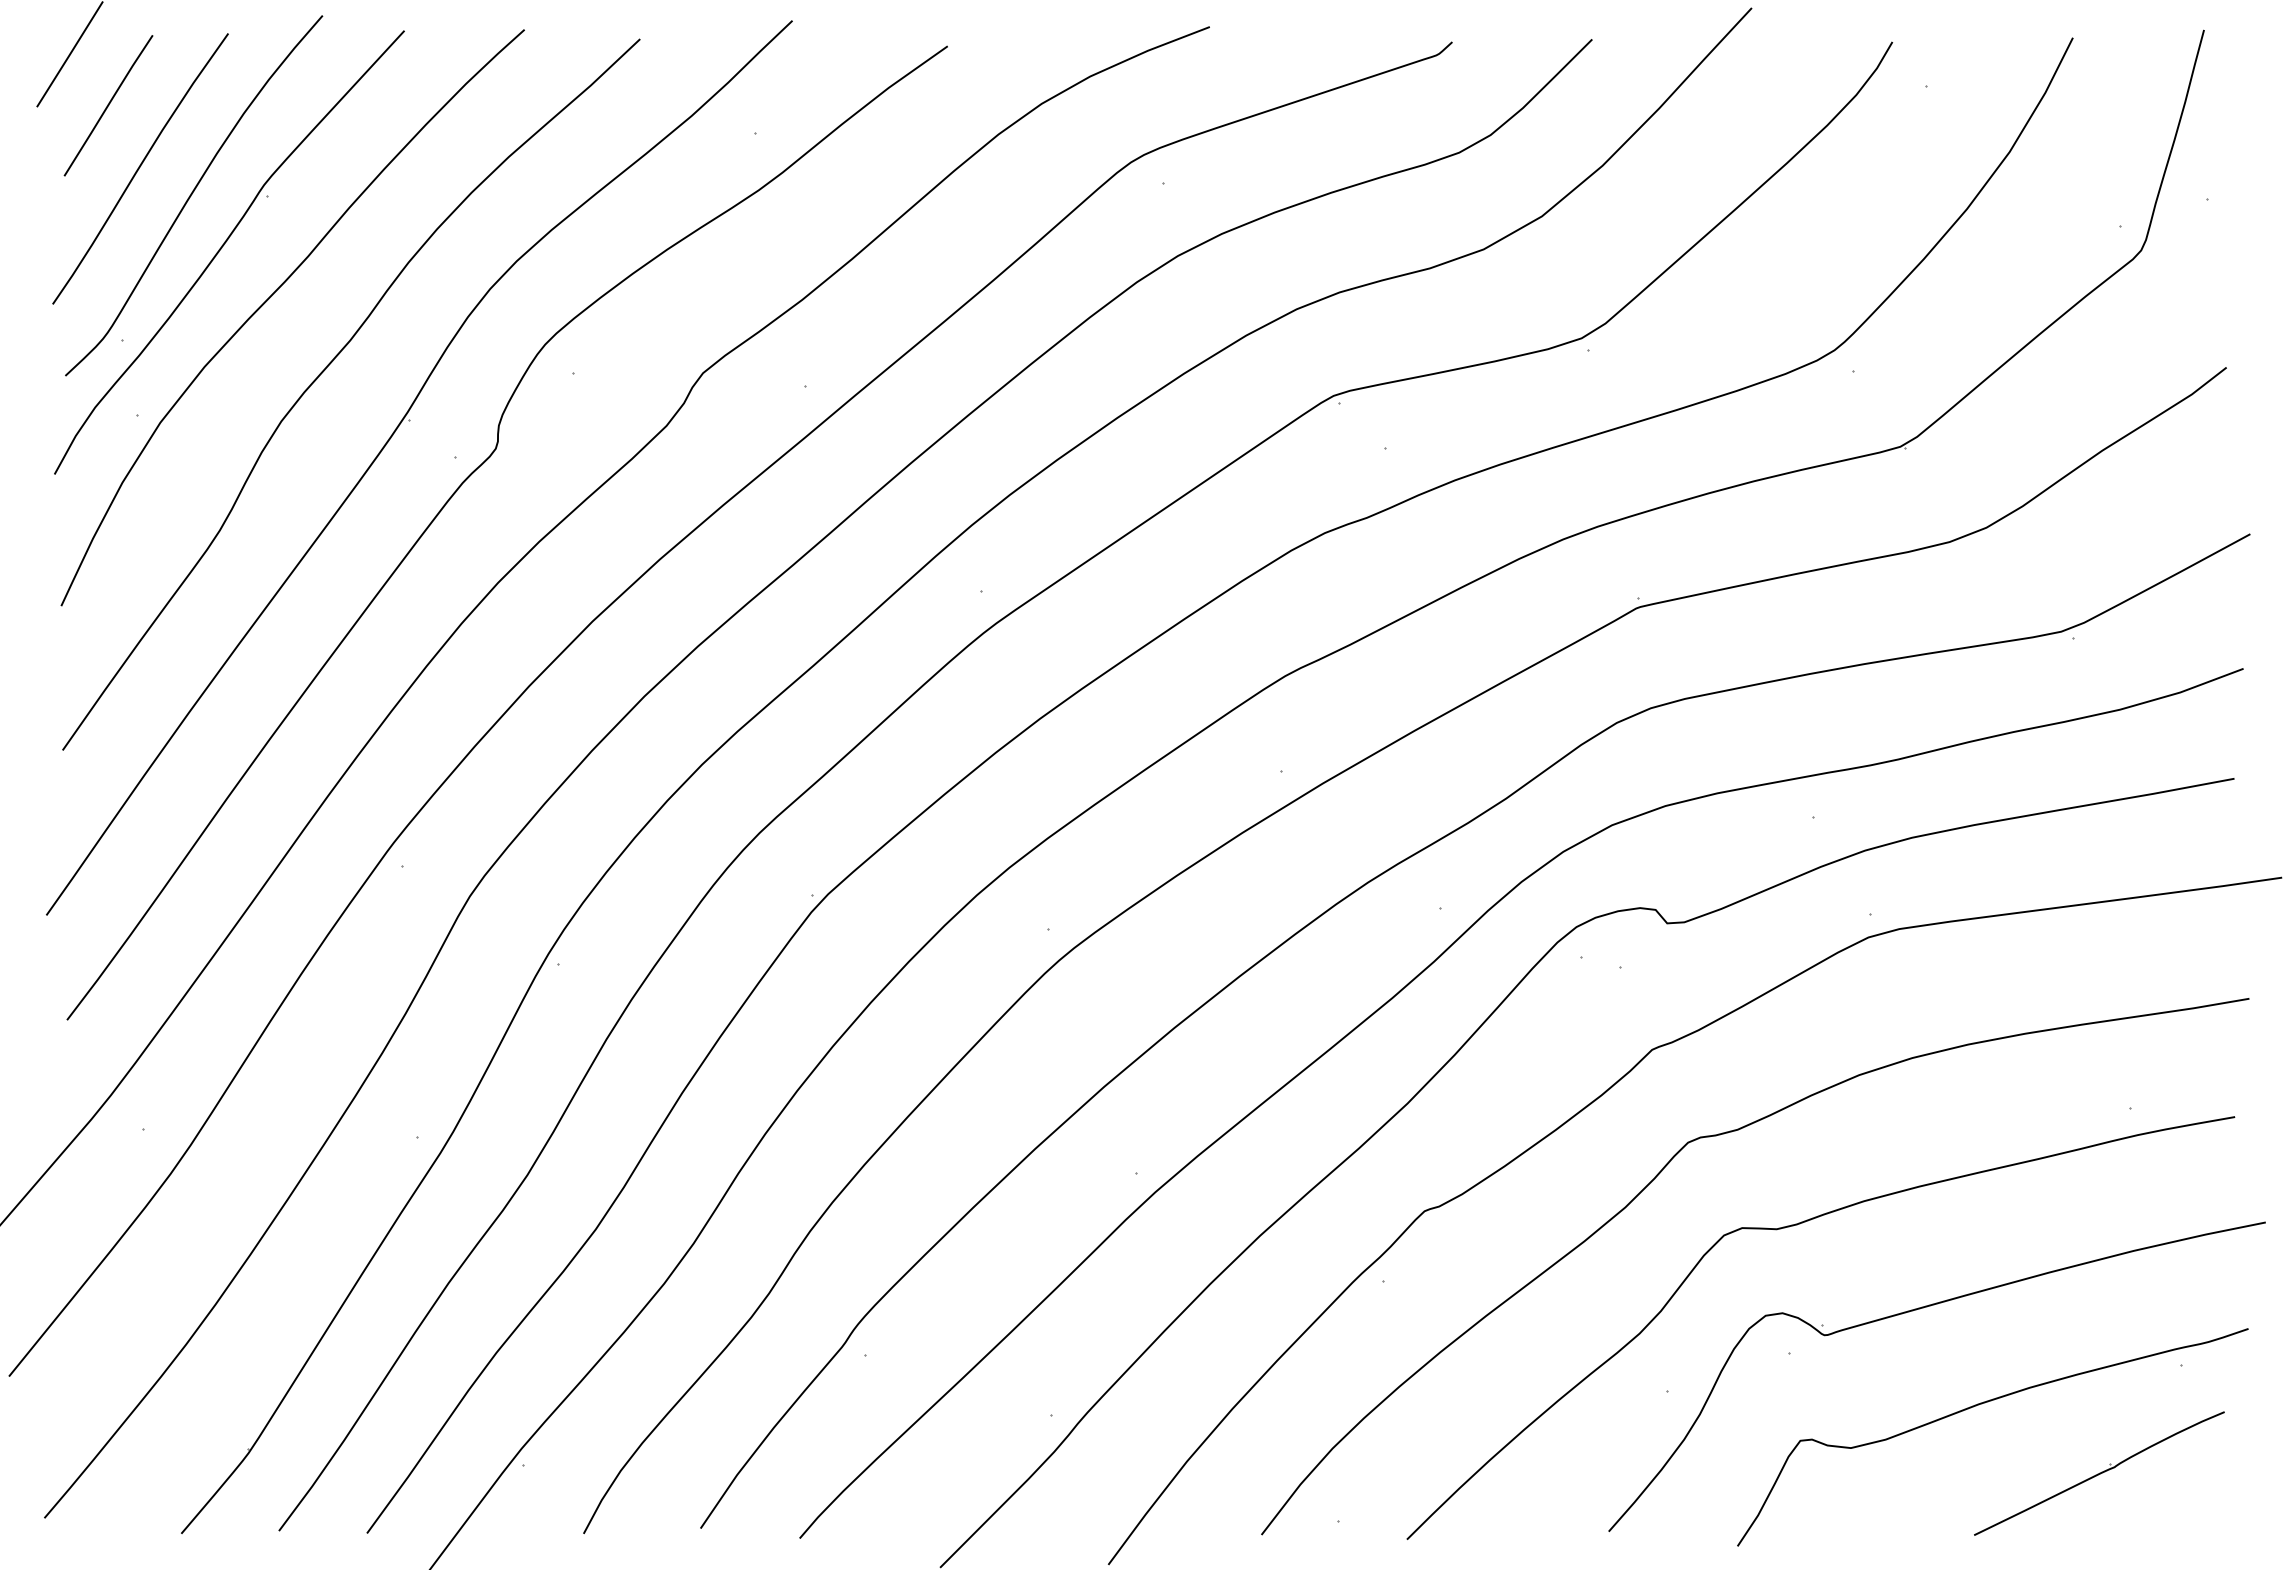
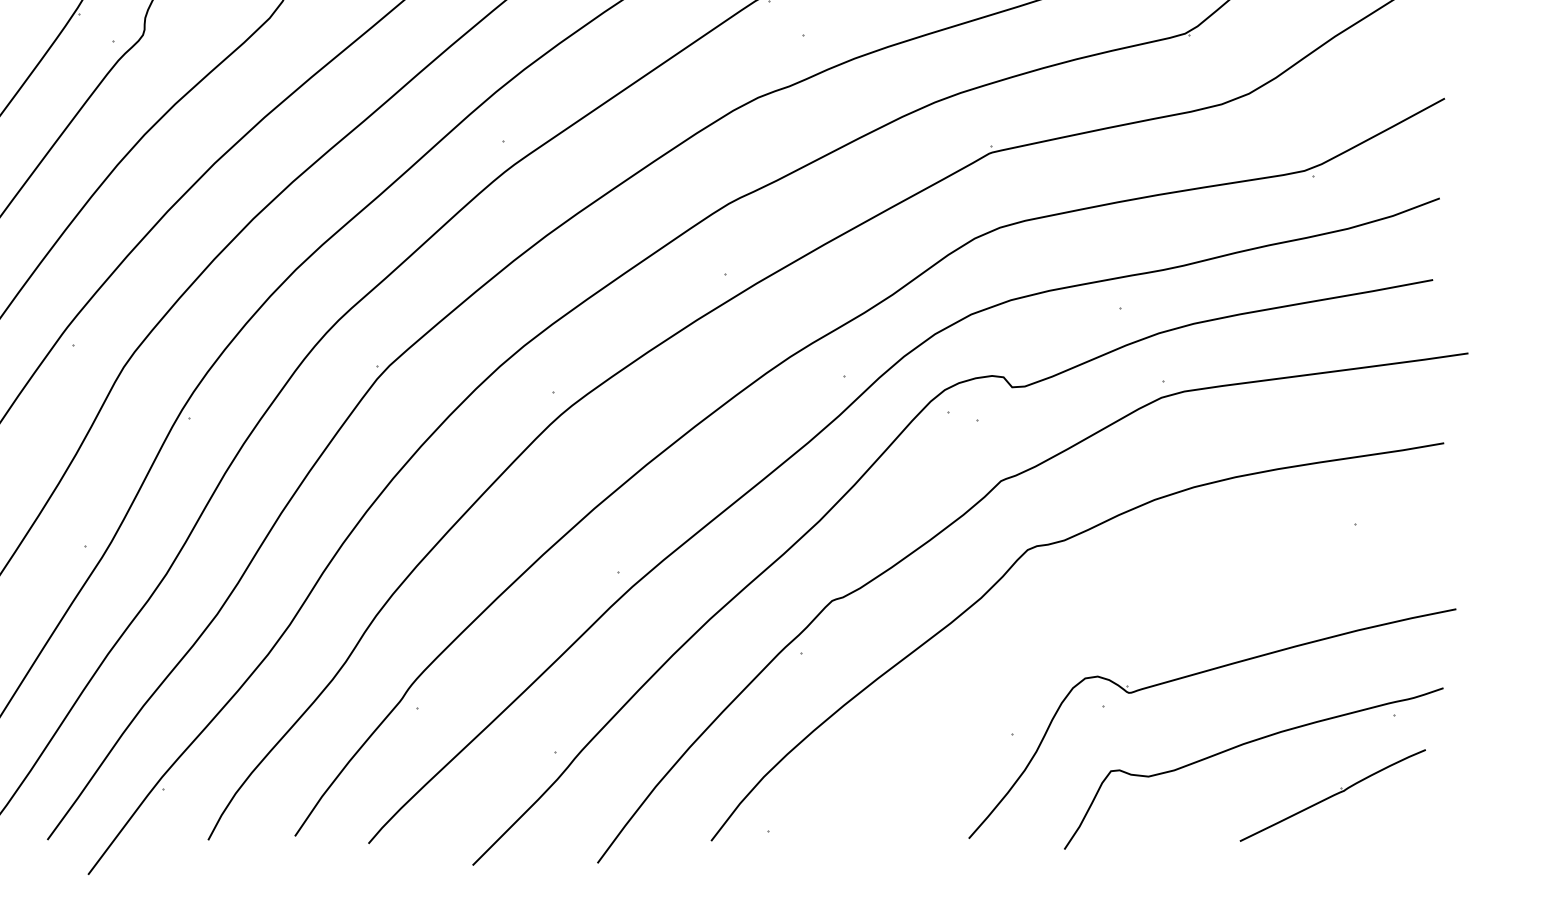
curve: (1793, 1226) -> (1105, 612), removed

